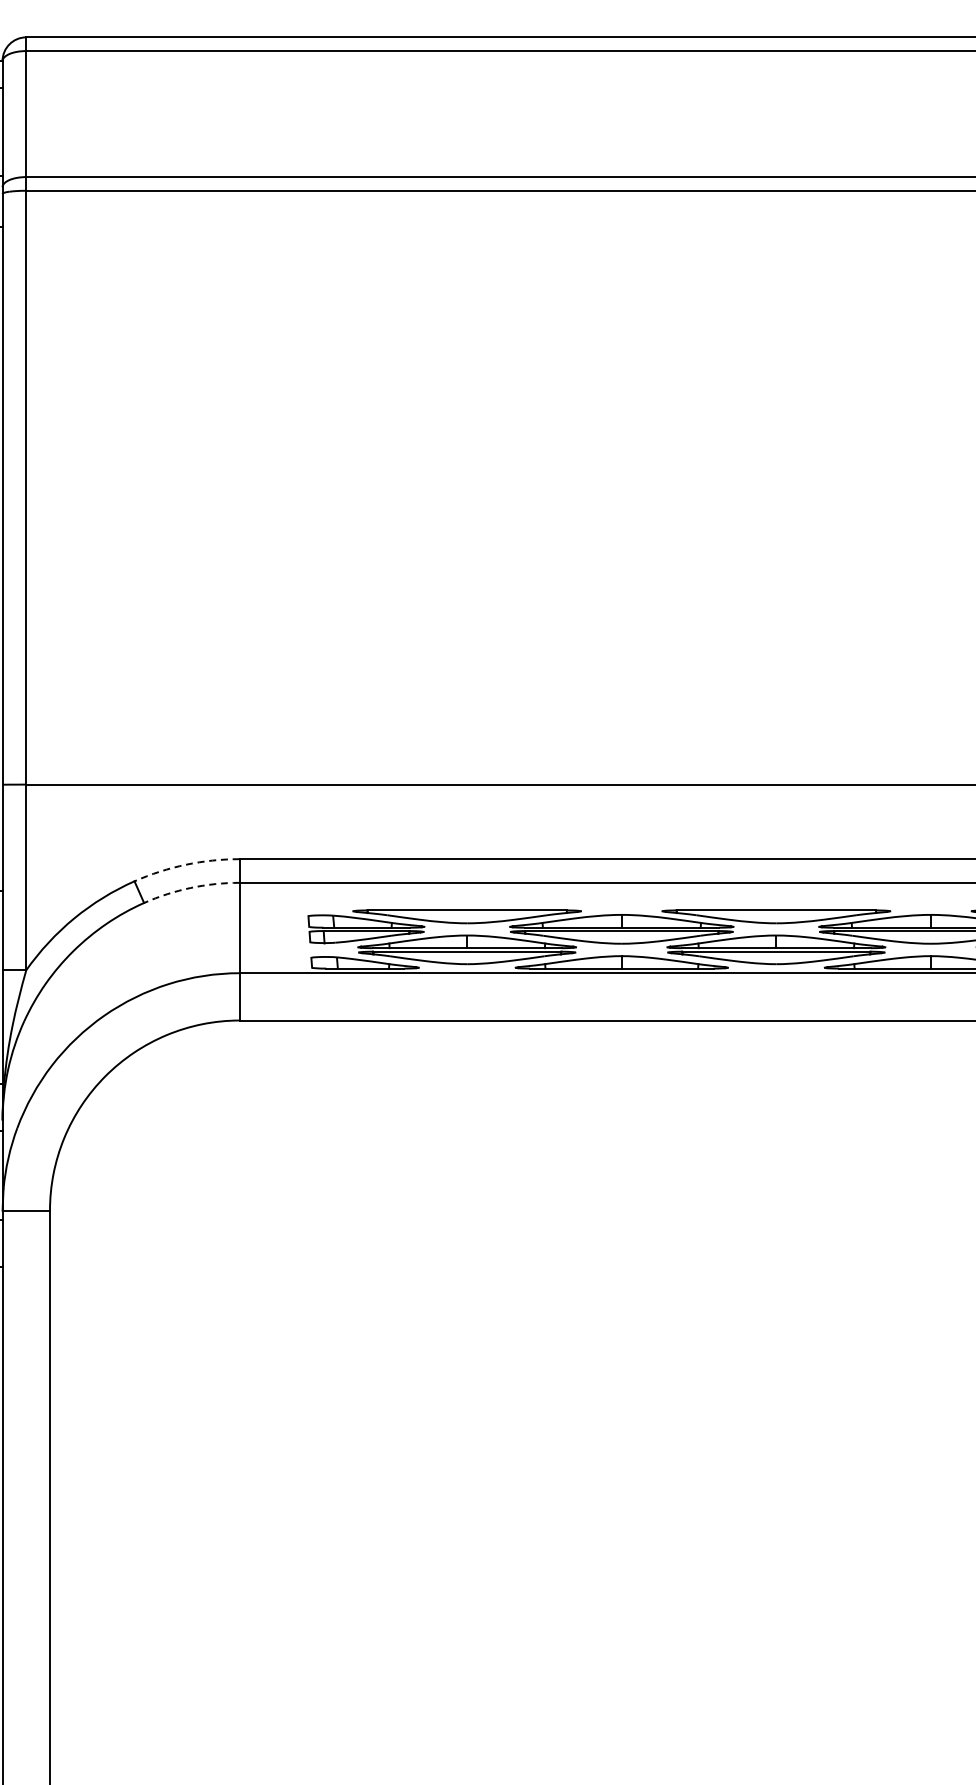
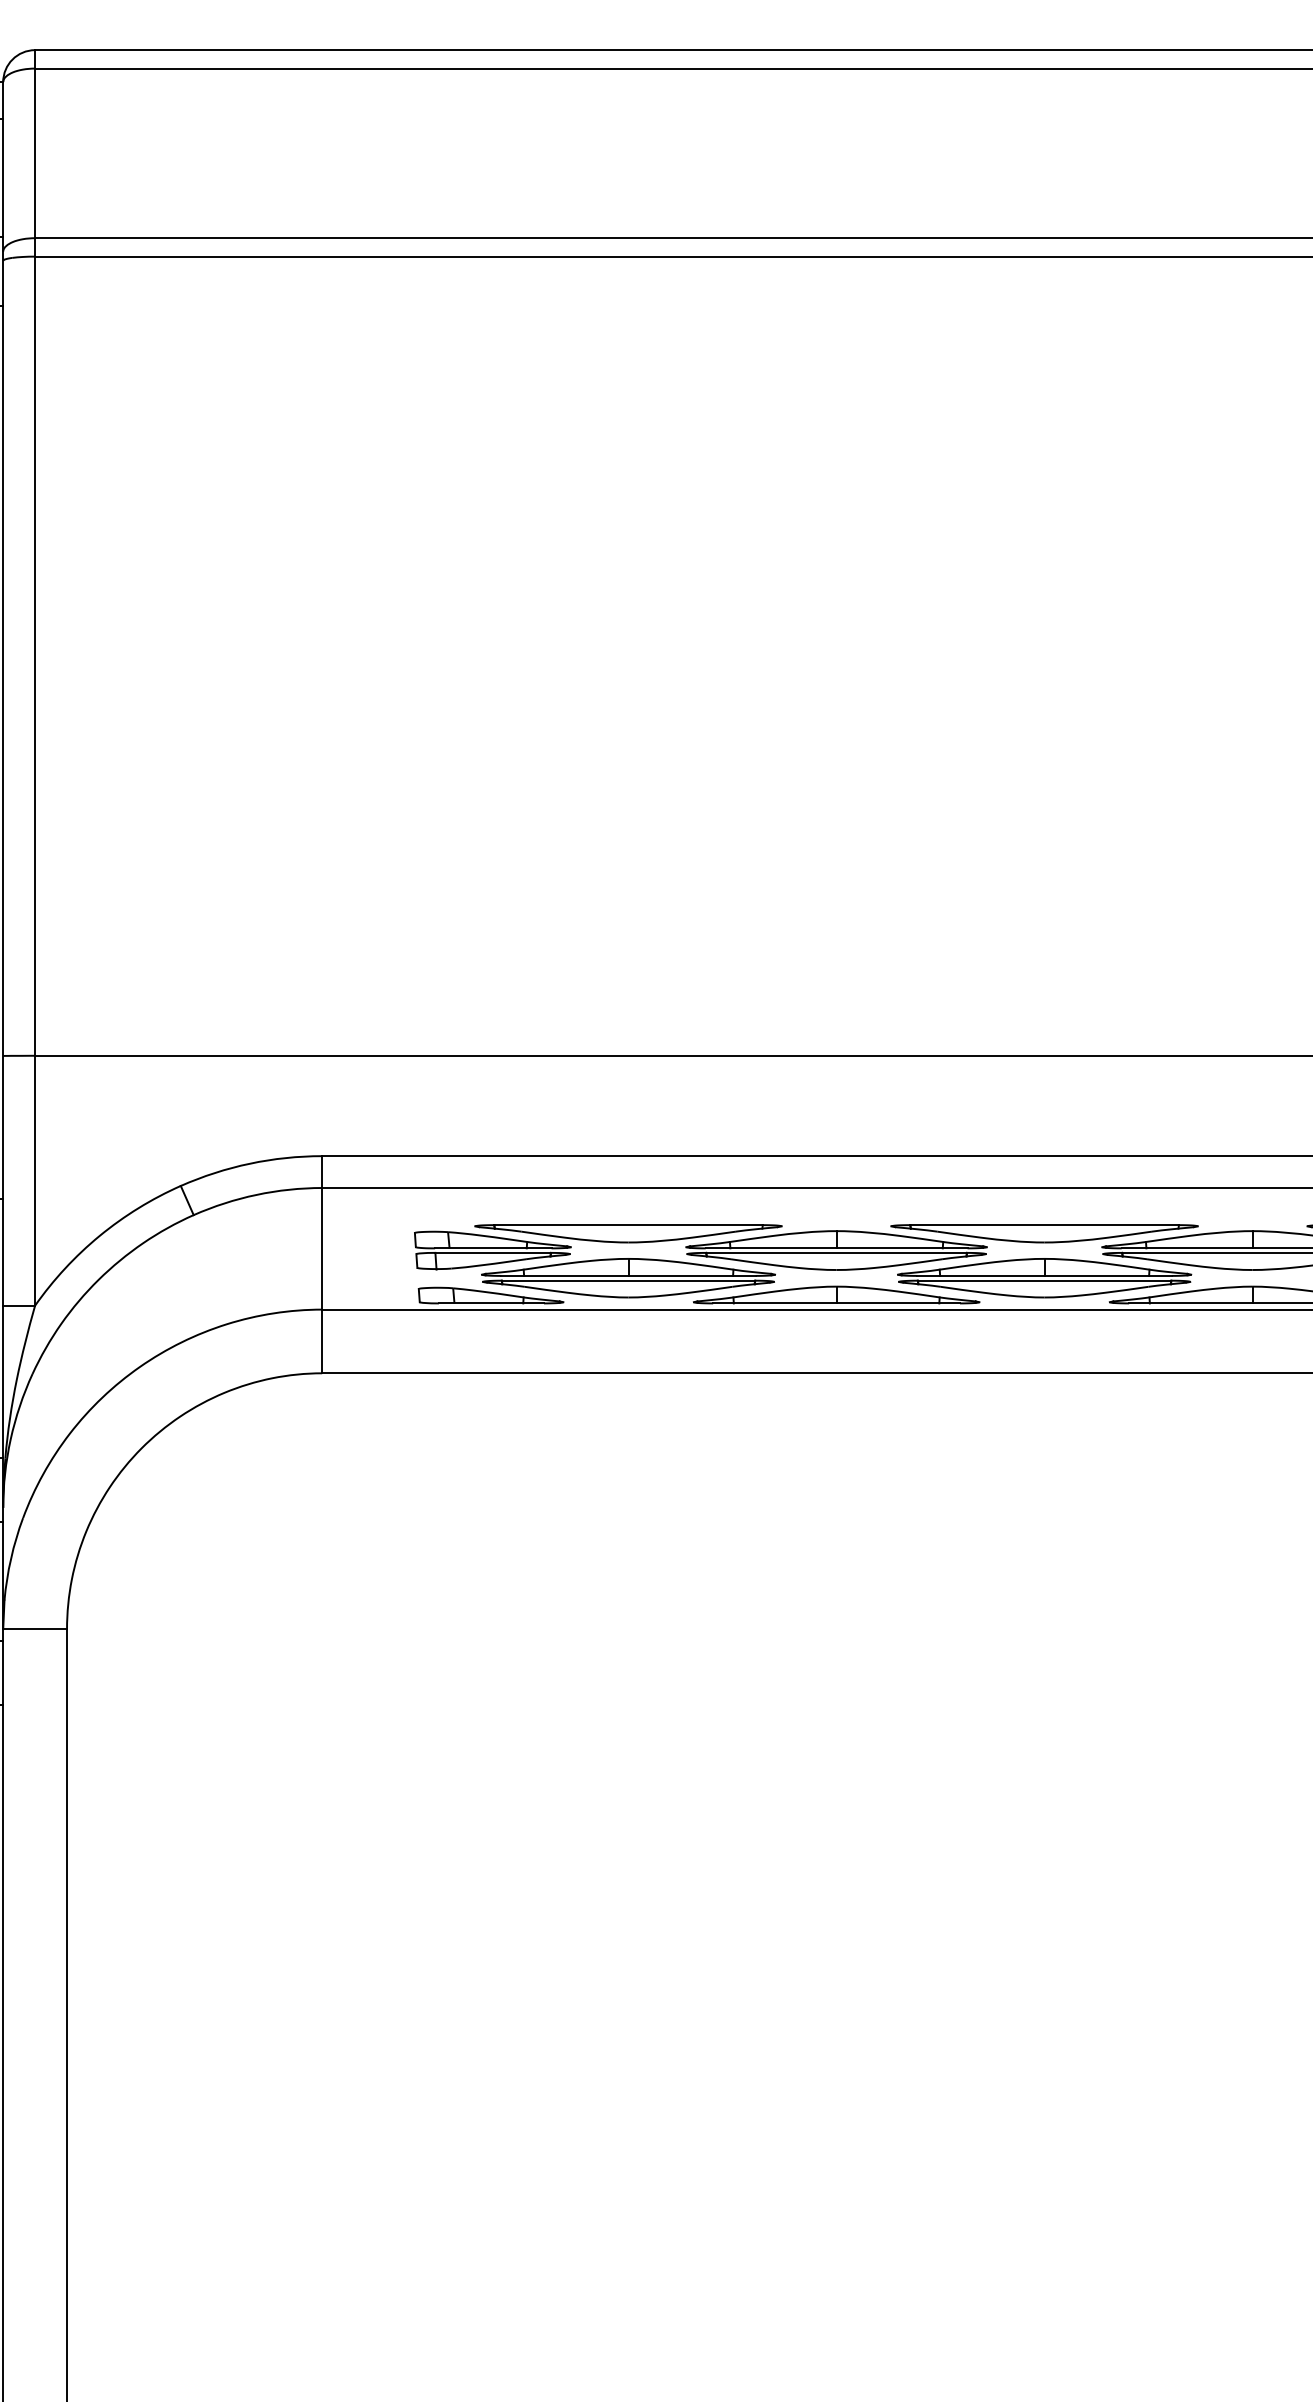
arc: (185, 864) -> (249, 1163), dashed -> solid
arc: (190, 887) -> (256, 1194), dashed -> solid

